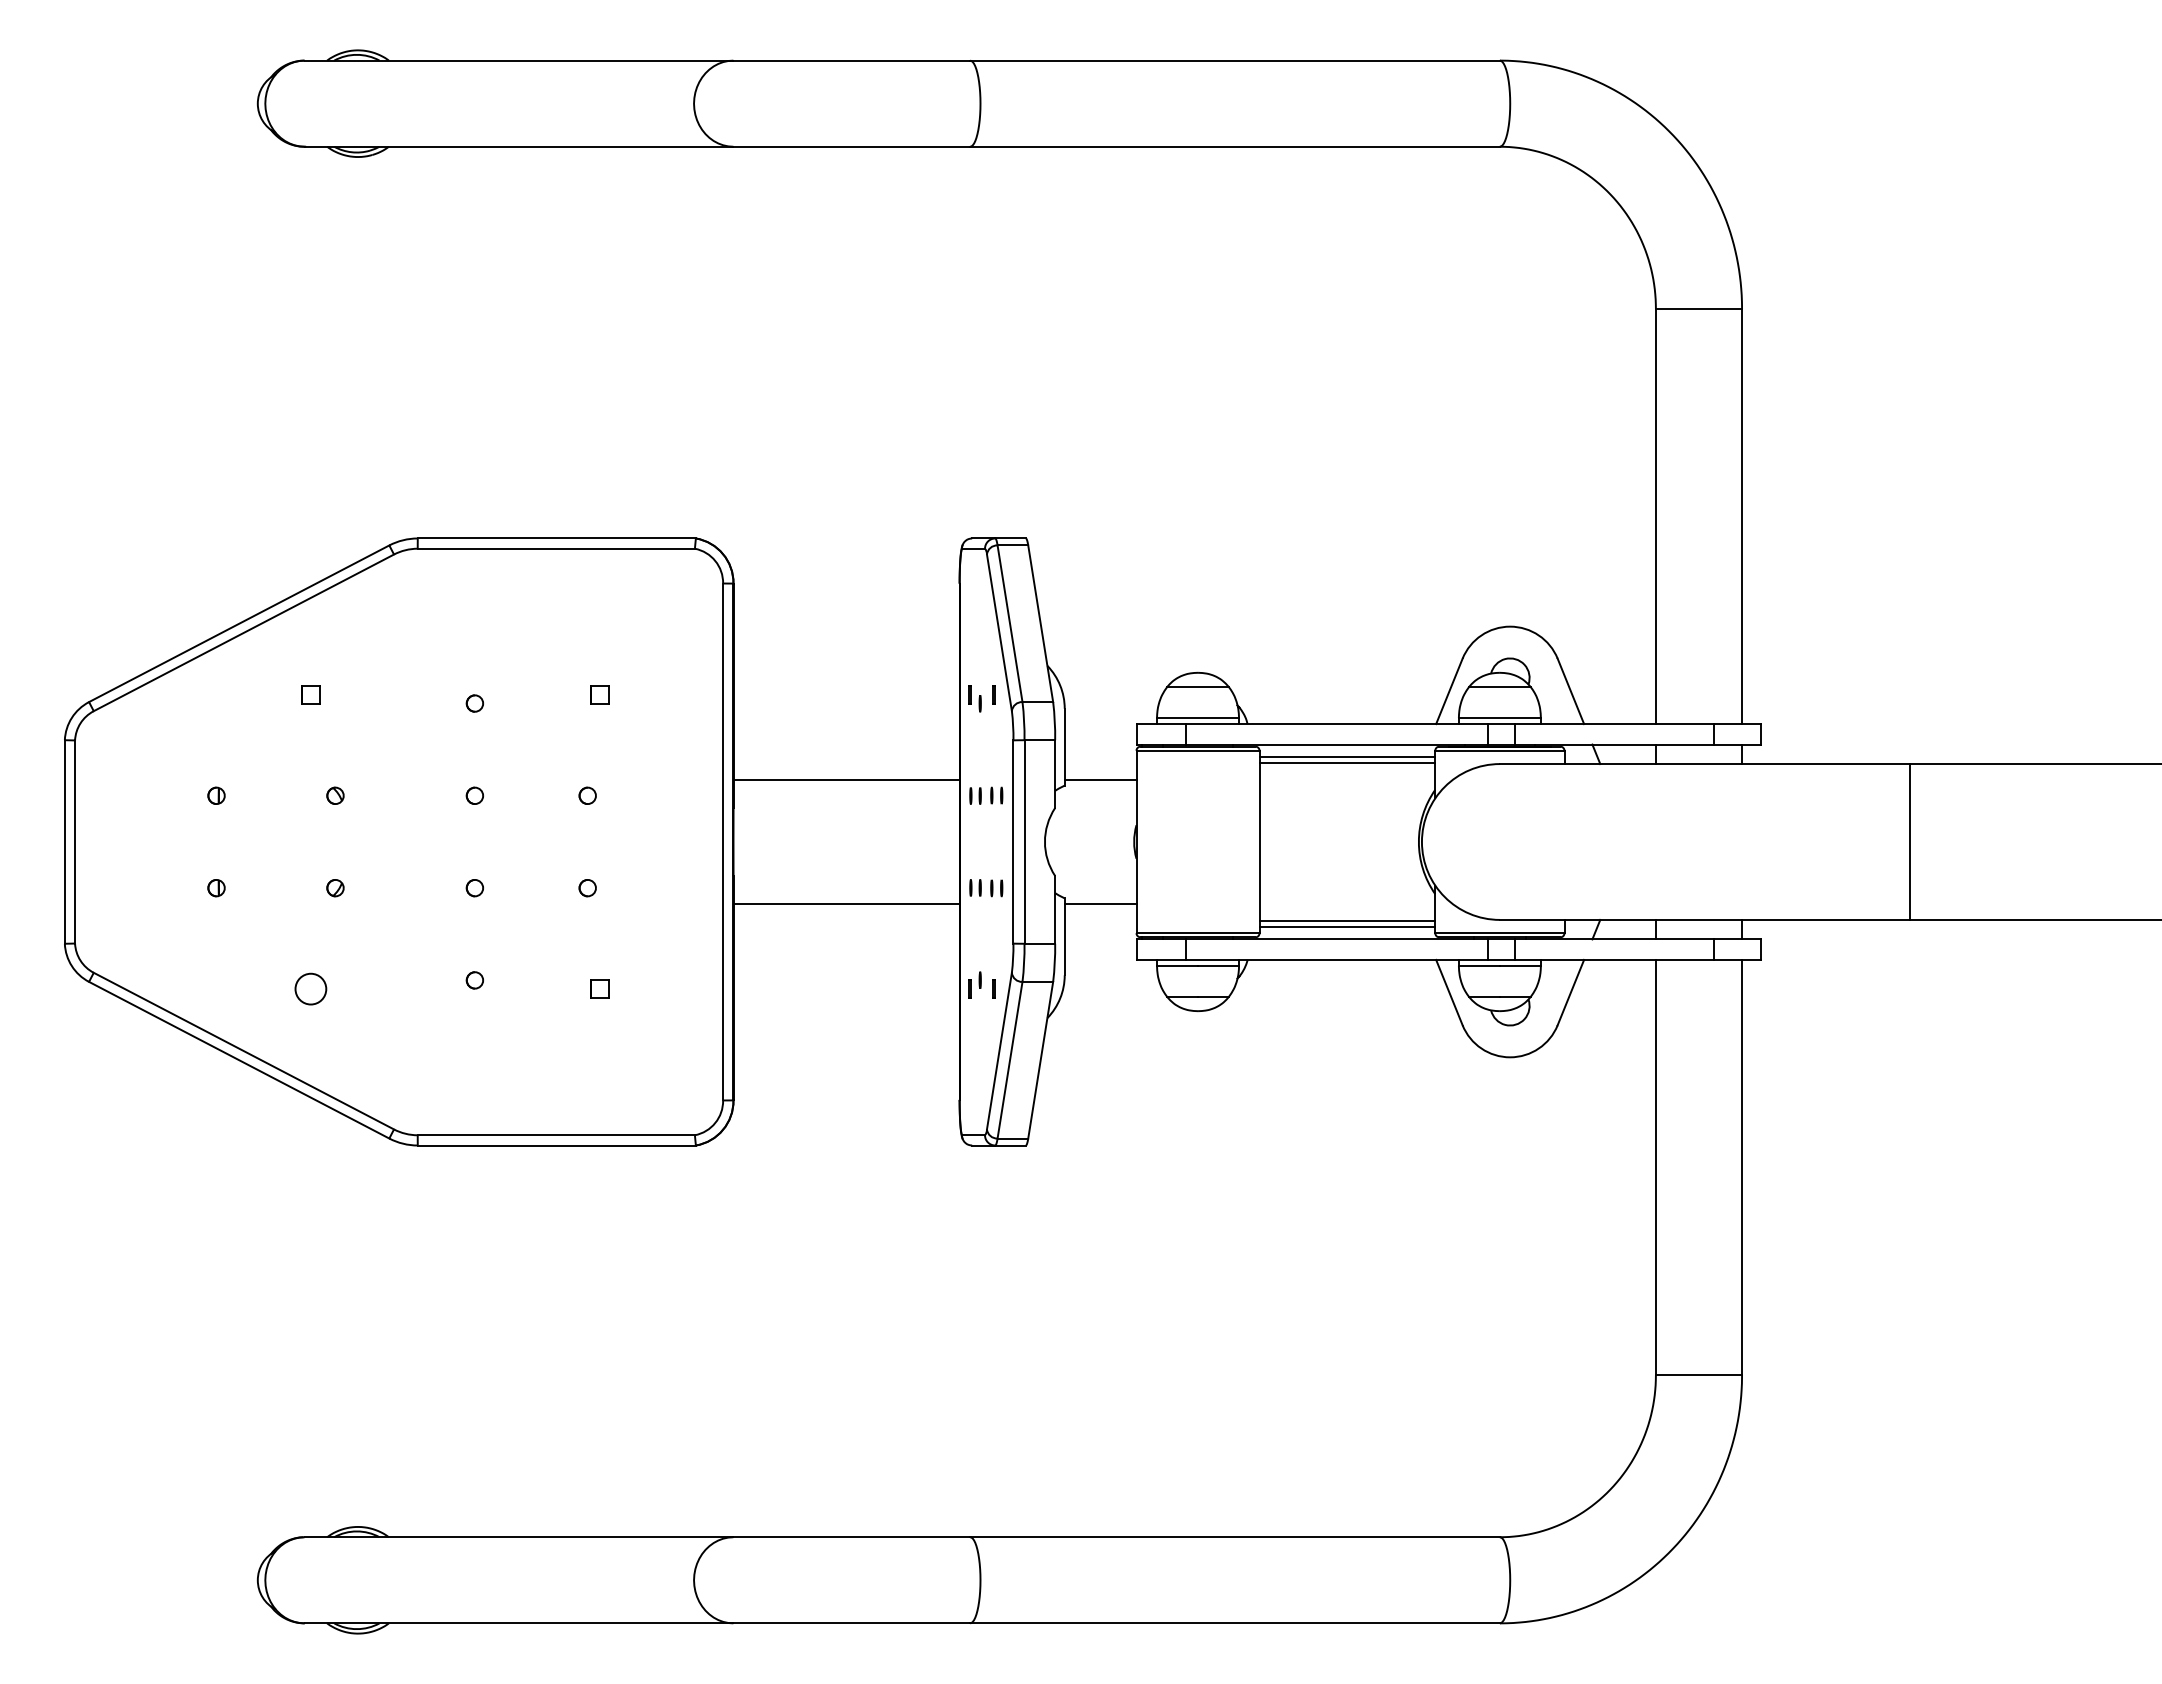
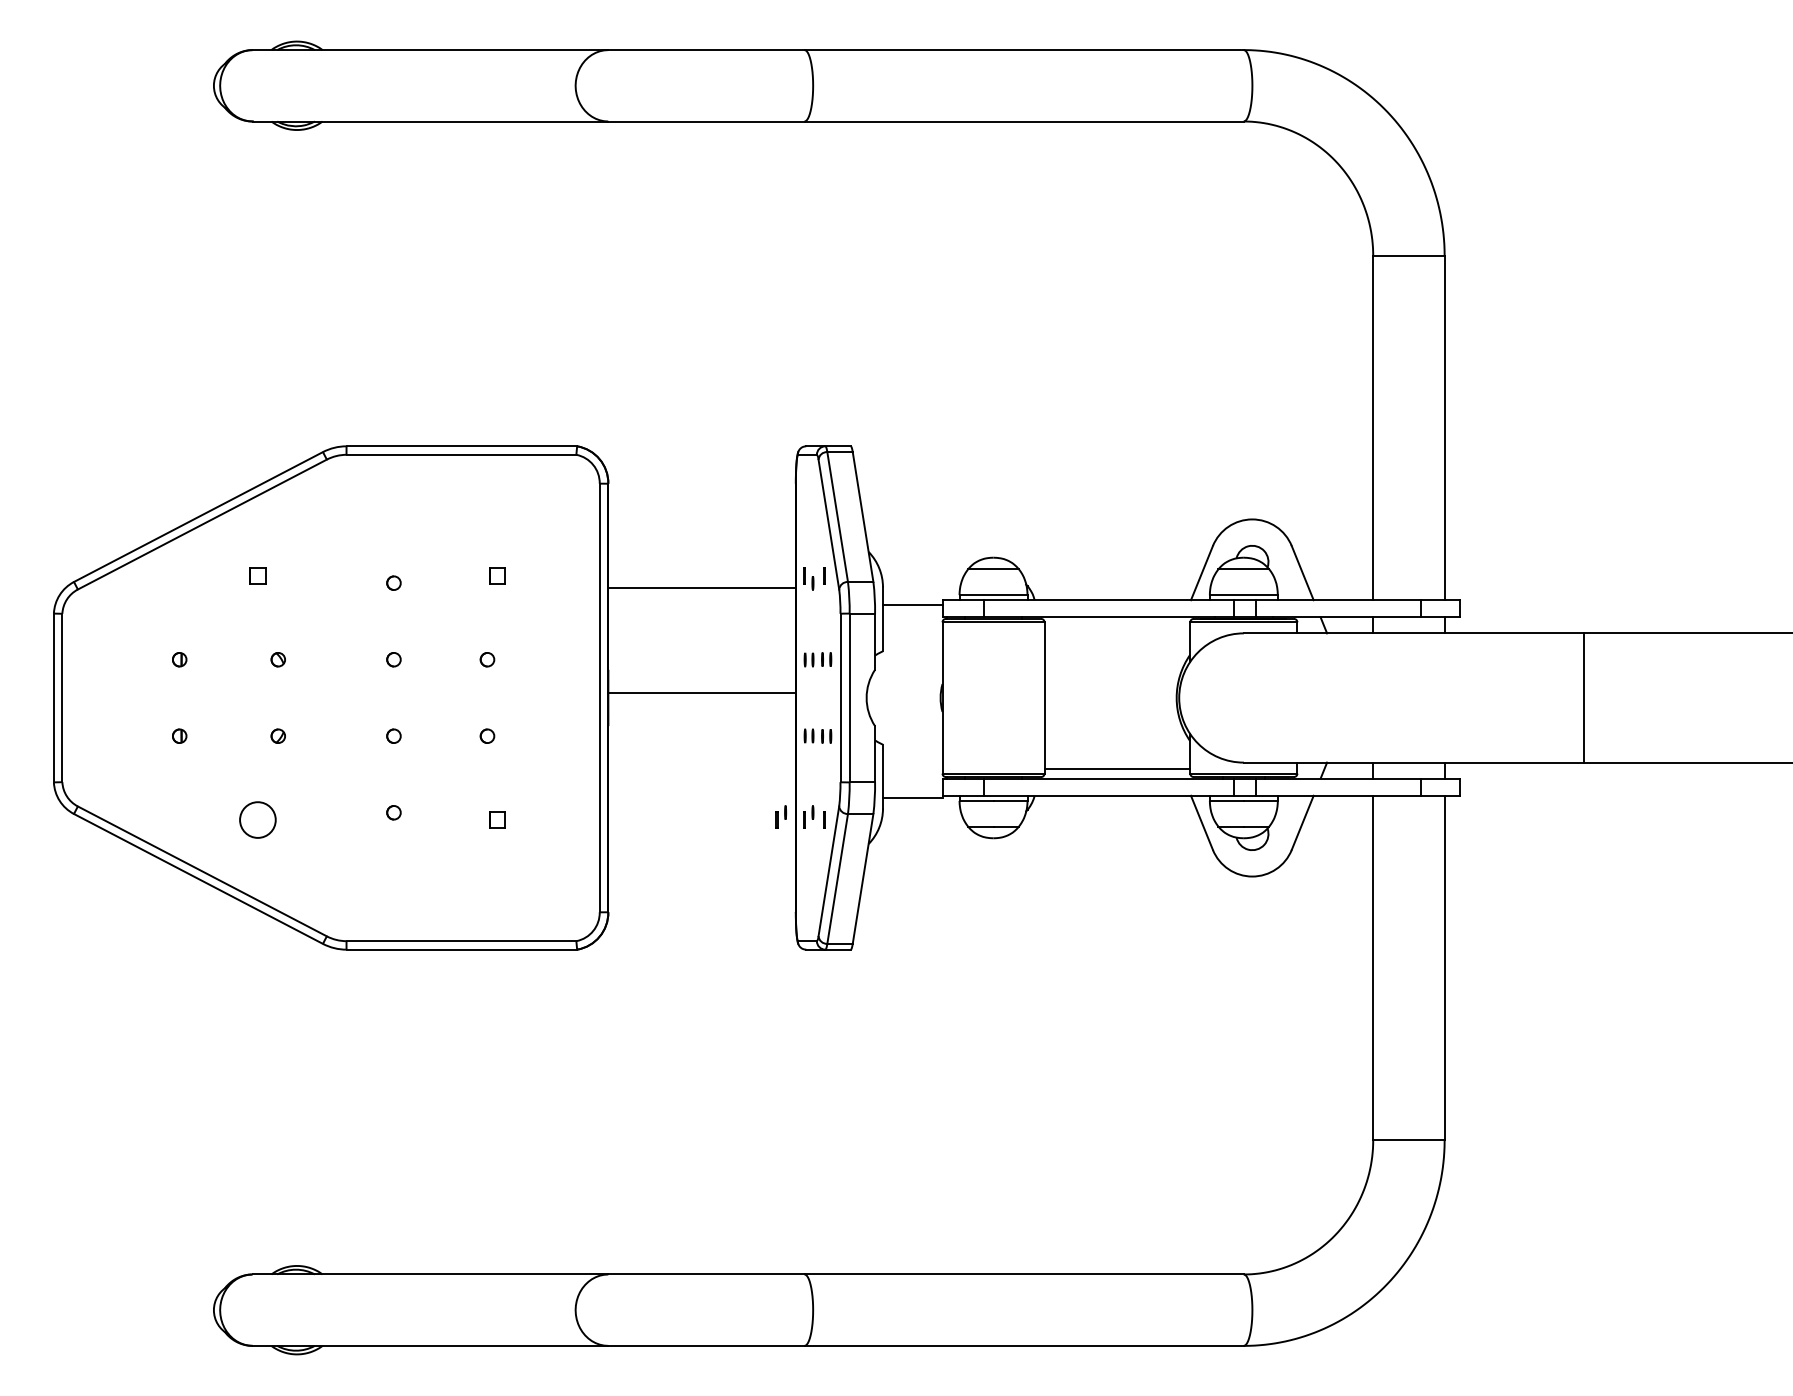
line: (1347, 756) -> (1117, 627), removed
line: (1347, 763) -> (1117, 632), removed
line: (846, 780) -> (702, 588), moved
line: (1100, 780) -> (912, 604), moved
line: (846, 903) -> (702, 693), moved
line: (1100, 903) -> (912, 797), moved
line: (1347, 920) -> (1117, 763), removed
part: (941, 984) -> (780, 816), added
circle: (310, 988) -> (257, 819), size x1.4

